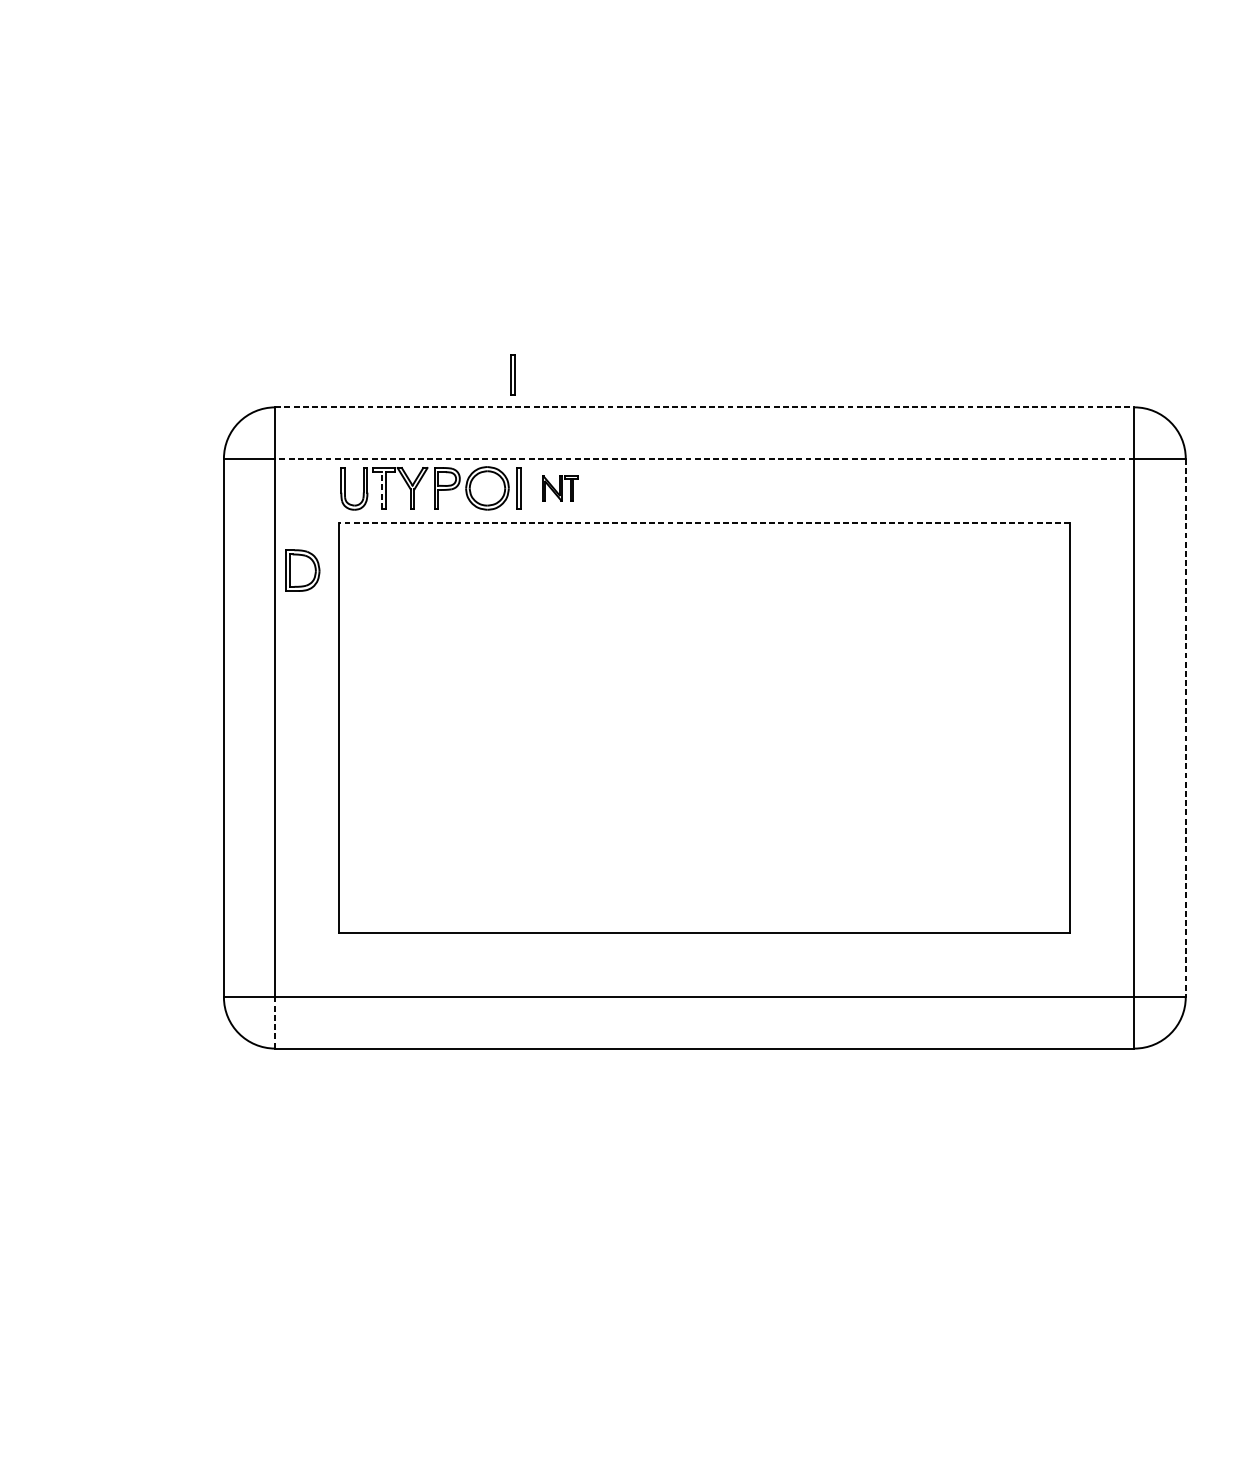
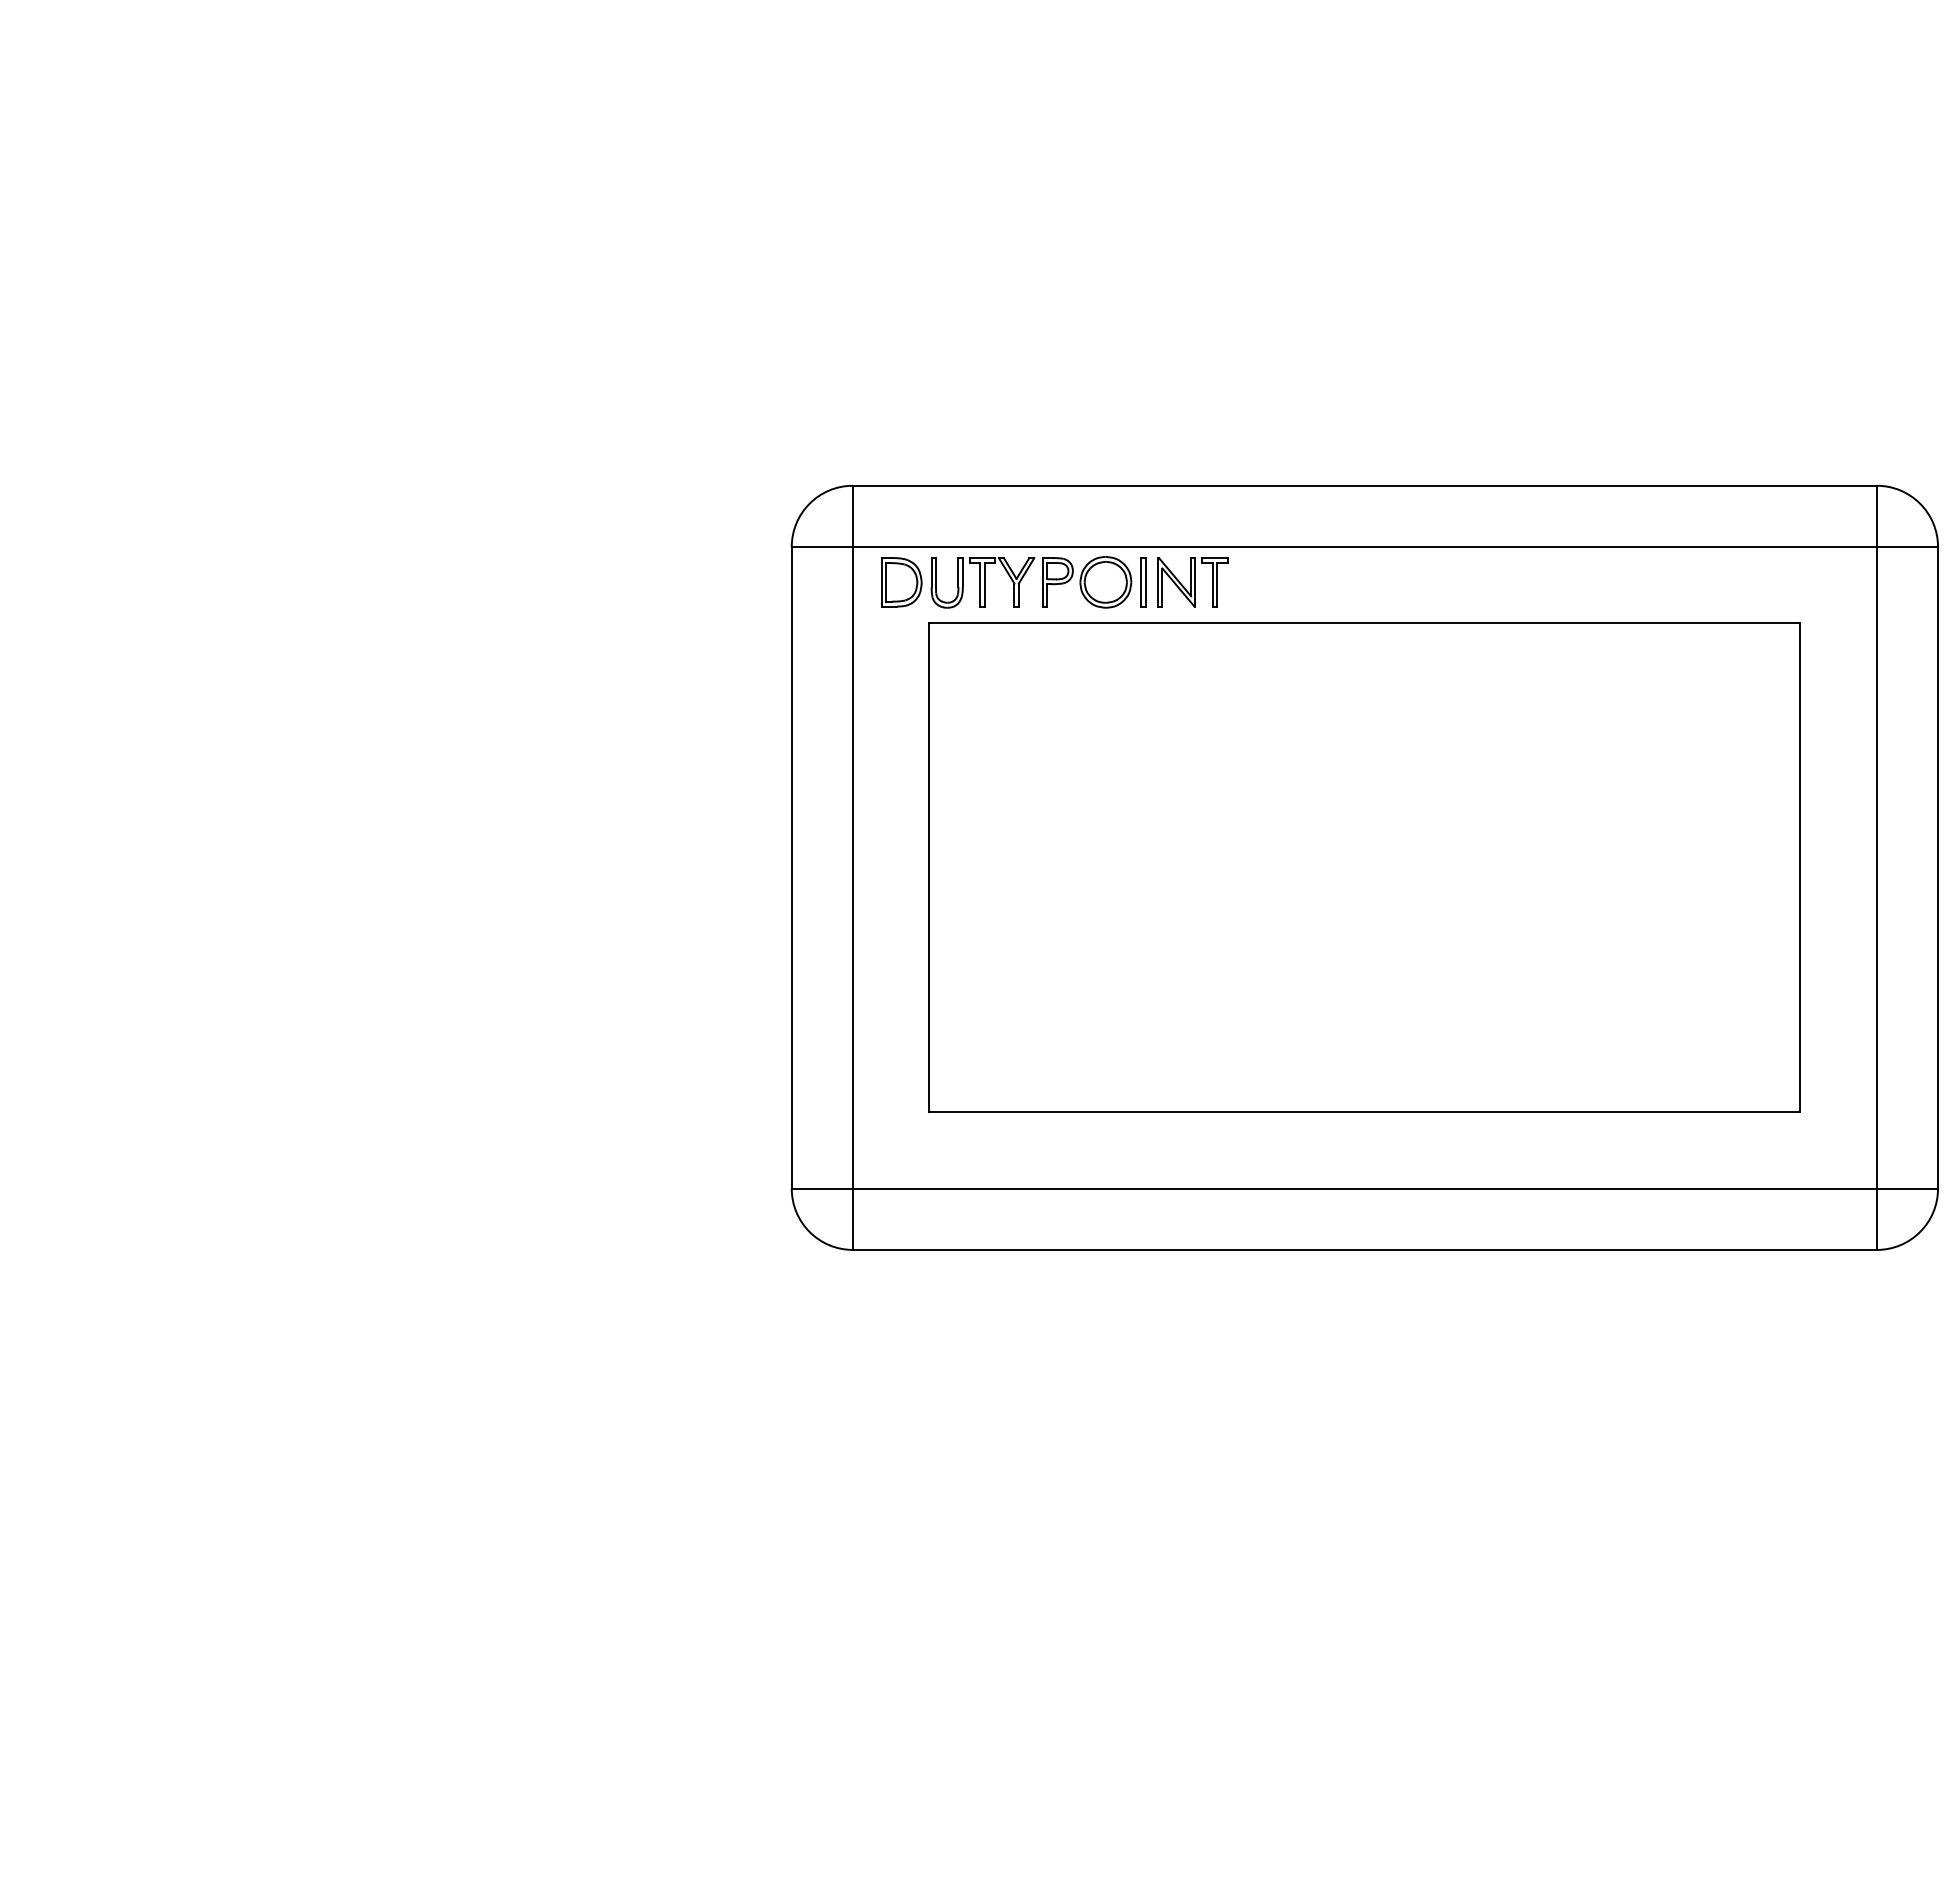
part: (513, 375) -> (1136, 447), removed
line: (704, 407) -> (1364, 485), dashed -> solid
line: (704, 458) -> (1364, 546), dashed -> solid
part: (560, 488) -> (1192, 582), size x1.67
line: (382, 490) -> (980, 584), dashed -> solid
line: (704, 522) -> (1364, 623), dashed -> solid
part: (302, 570) -> (901, 582), moved
line: (1186, 727) -> (1938, 867), dashed -> solid
line: (274, 1023) -> (852, 1219), dashed -> solid

